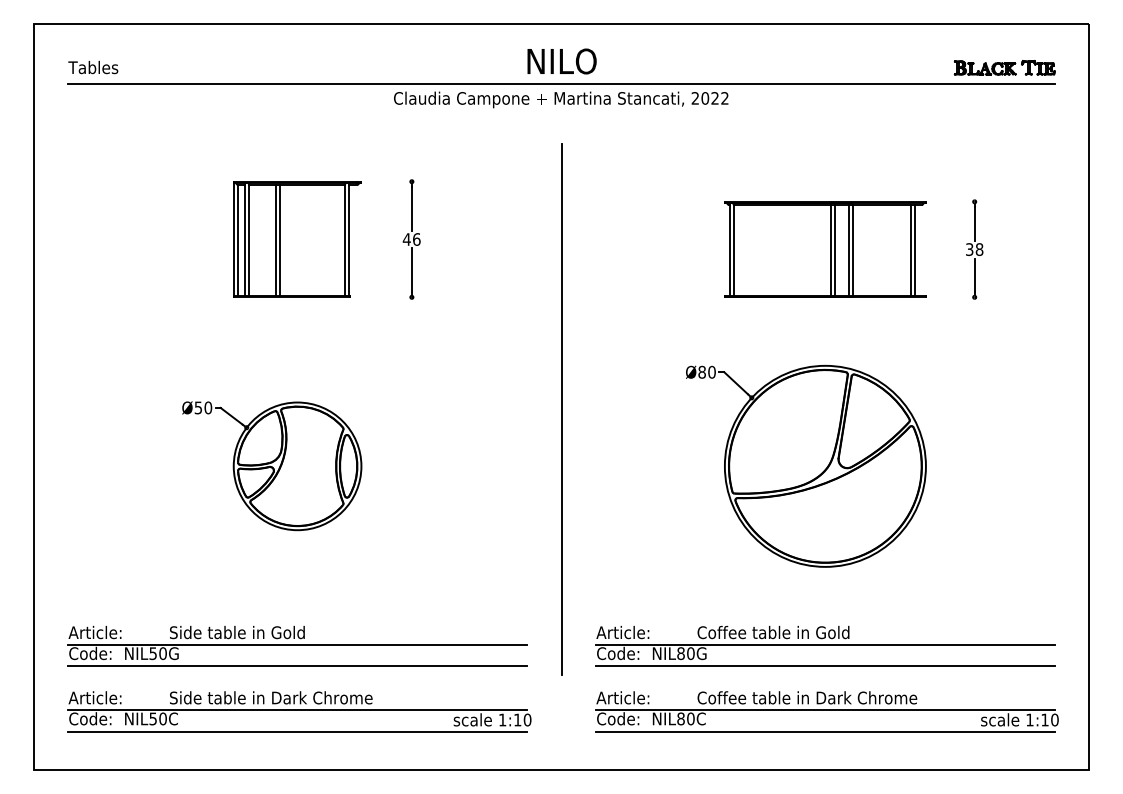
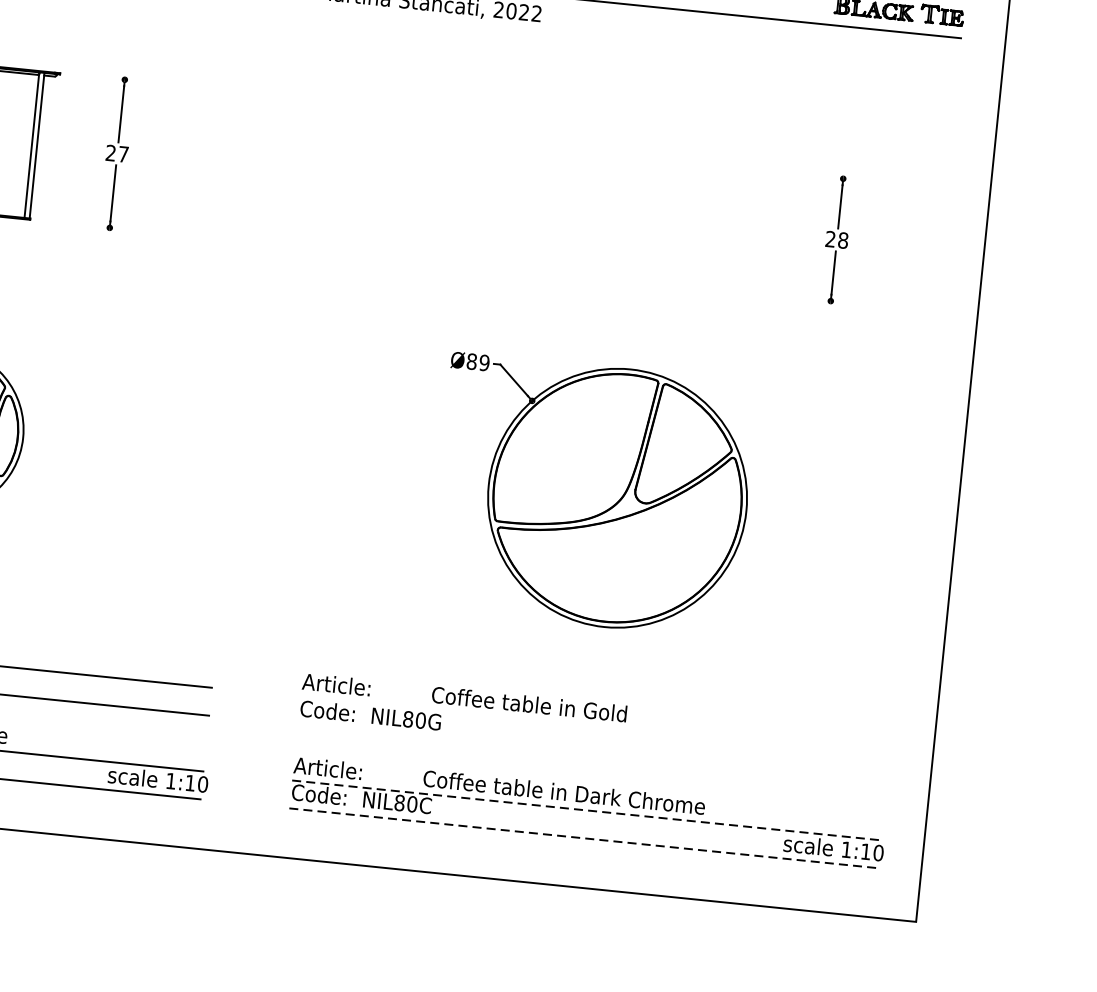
text: (411, 239) -> (116, 153), 46 -> 27
part: (825, 249) -> (645, 220), removed
text: (969, 249) -> (830, 239), 38 -> 28
text: (711, 372) -> (483, 363), Ø80 -> Ø89
line: (561, 409) -> (286, 391), removed
line: (825, 644) -> (594, 726), removed
line: (825, 666) -> (591, 754), removed
line: (825, 709) -> (586, 809), solid -> dashed
line: (825, 731) -> (583, 837), solid -> dashed

